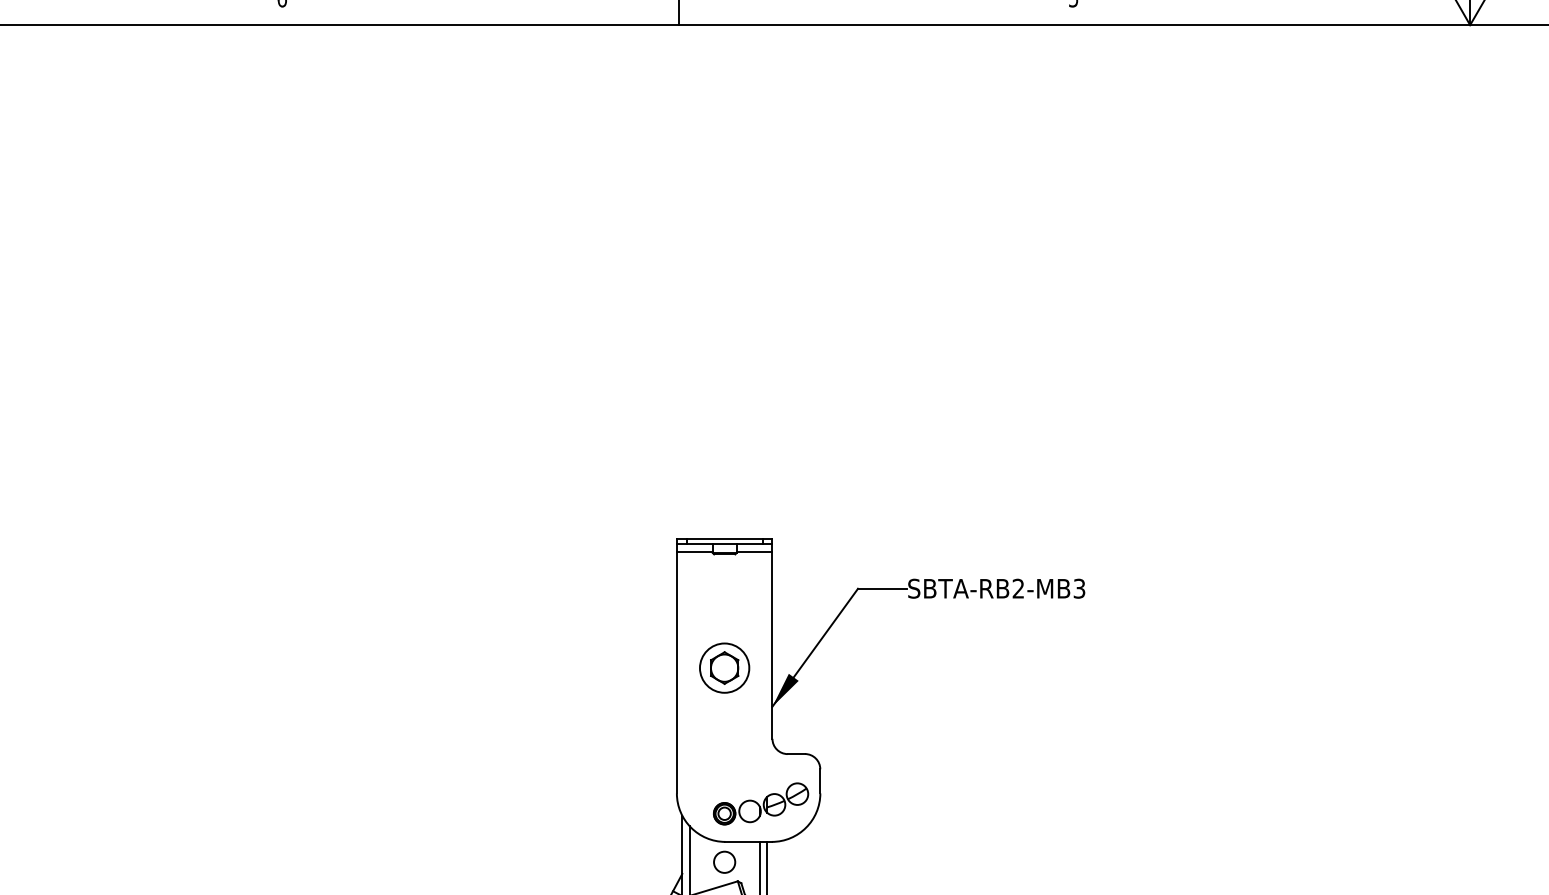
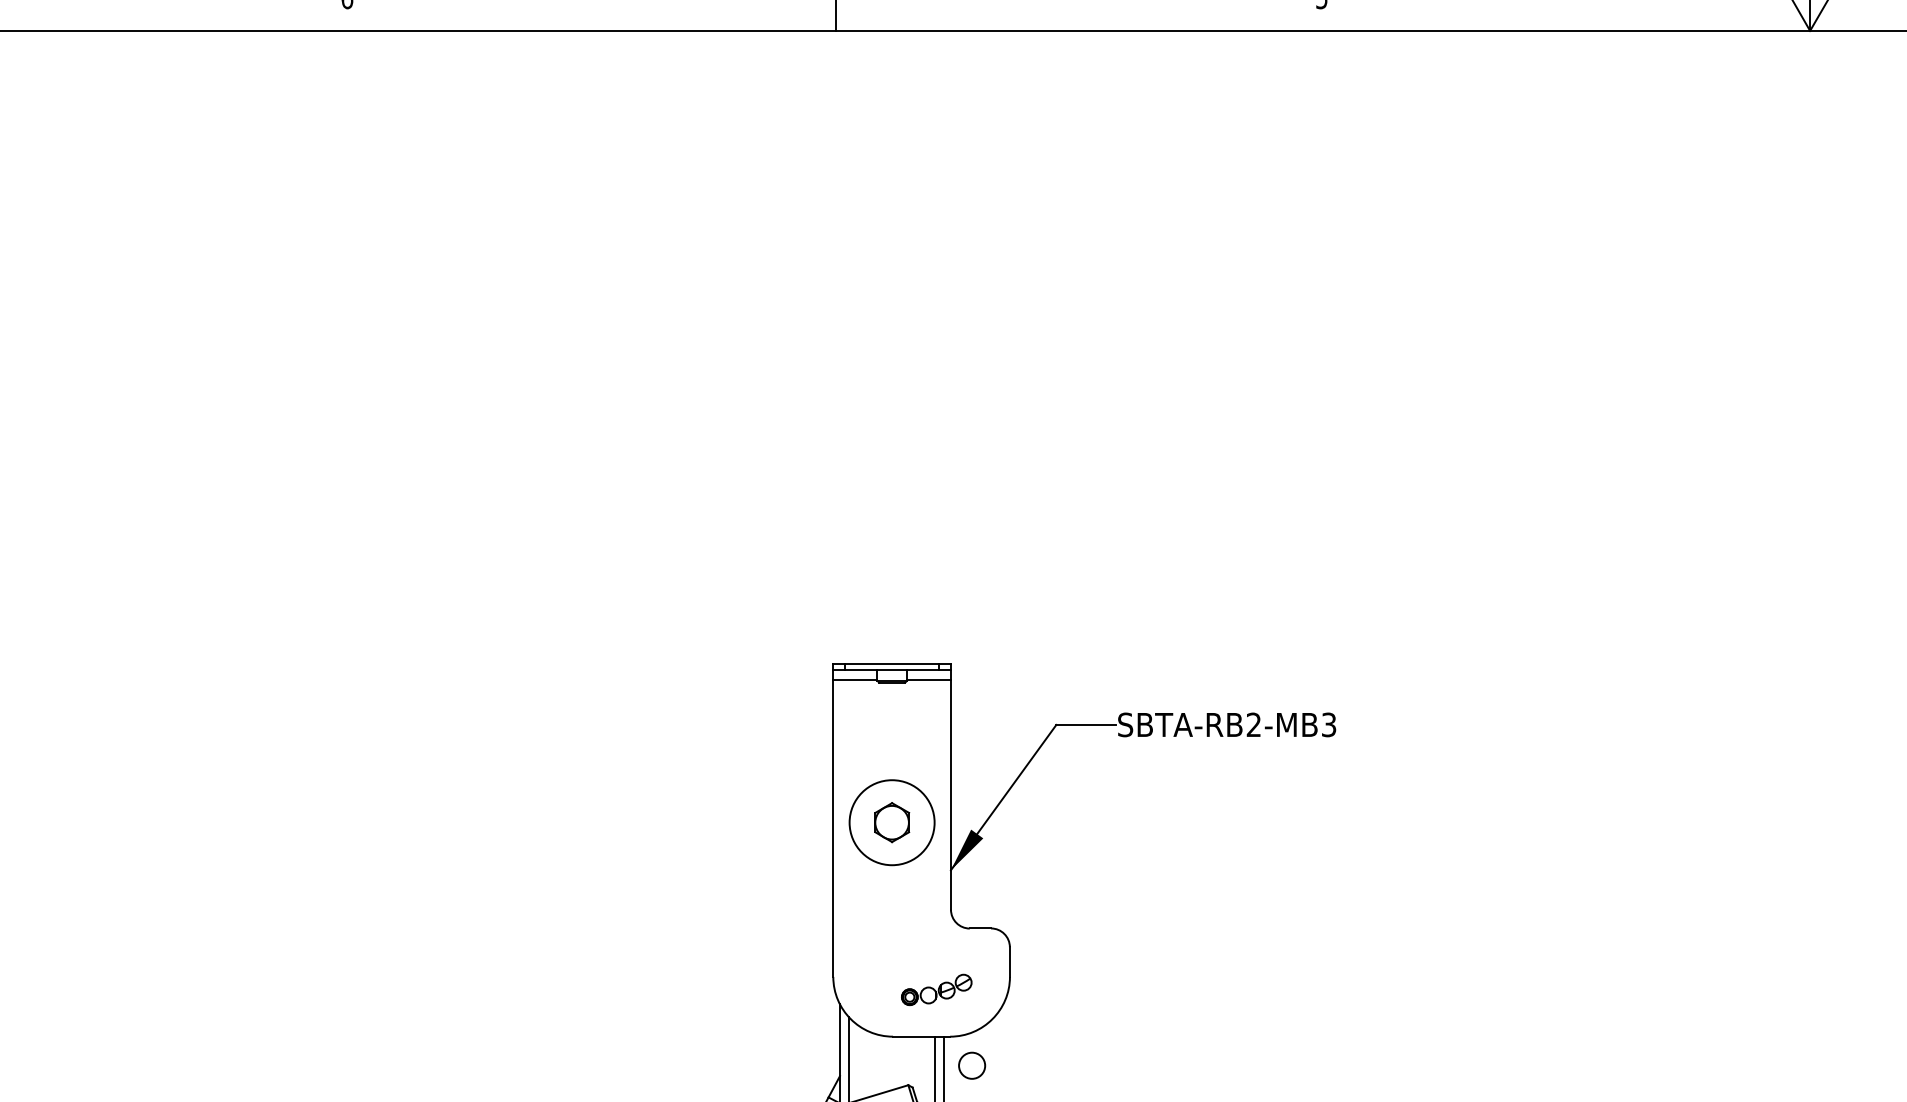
circle: (724, 667) -> (891, 822), size x1.4
part: (760, 803) -> (936, 989), size x0.6
circle: (724, 862) -> (972, 1065), moved

